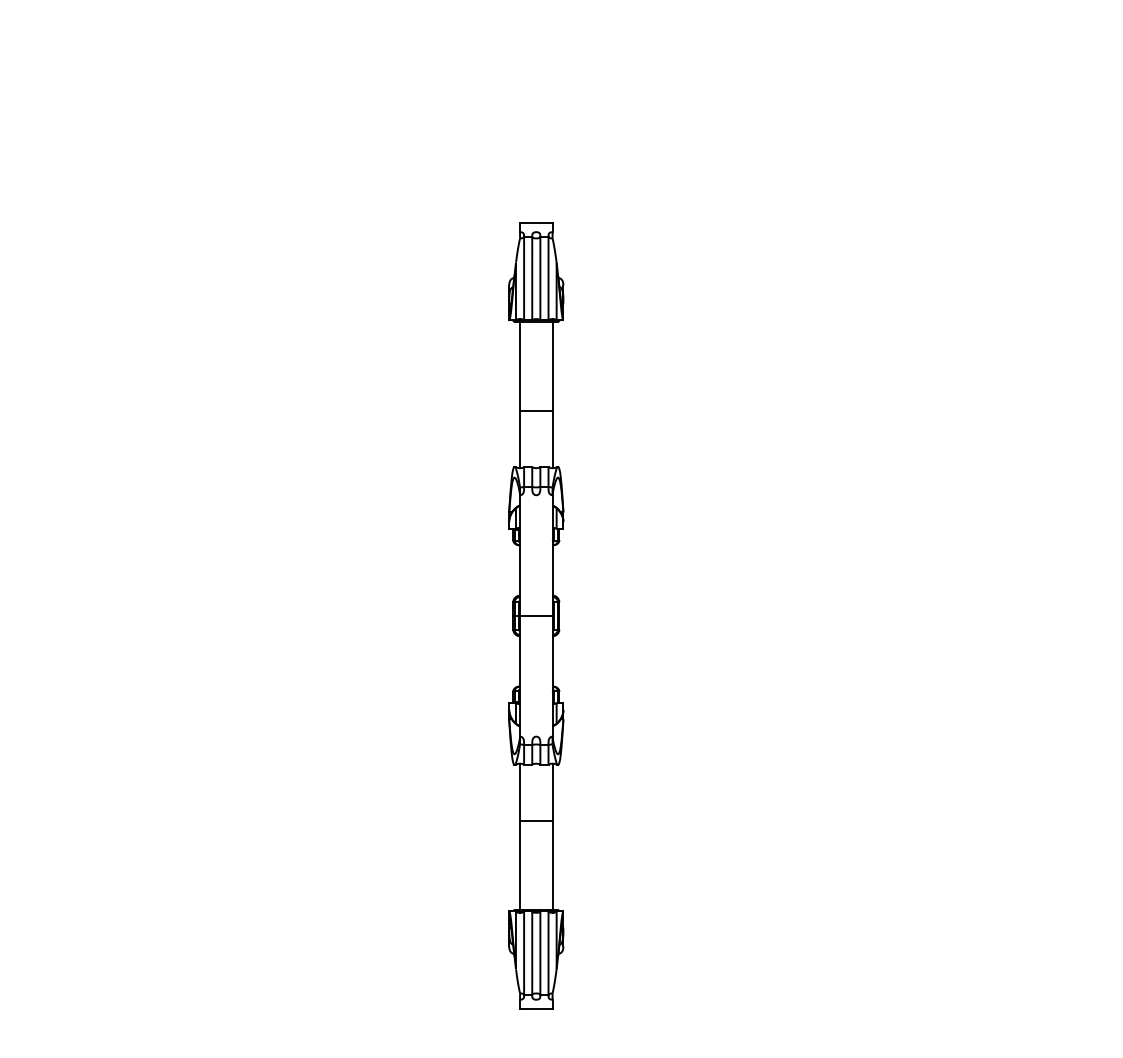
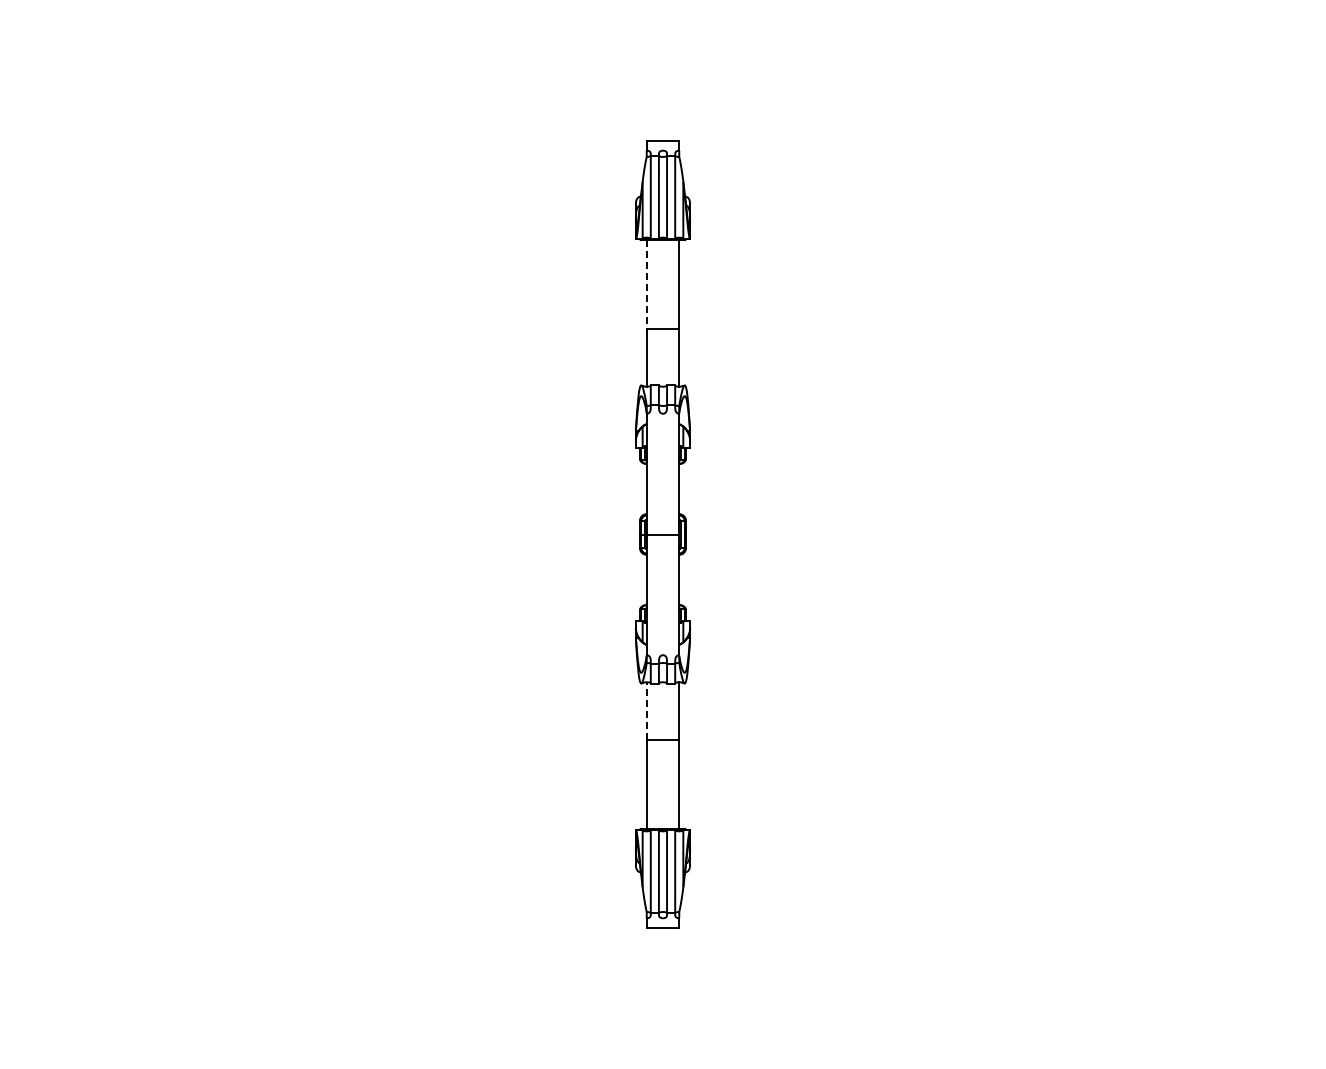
line: (519, 366) -> (646, 285), solid -> dashed
line: (519, 792) -> (646, 711), solid -> dashed

